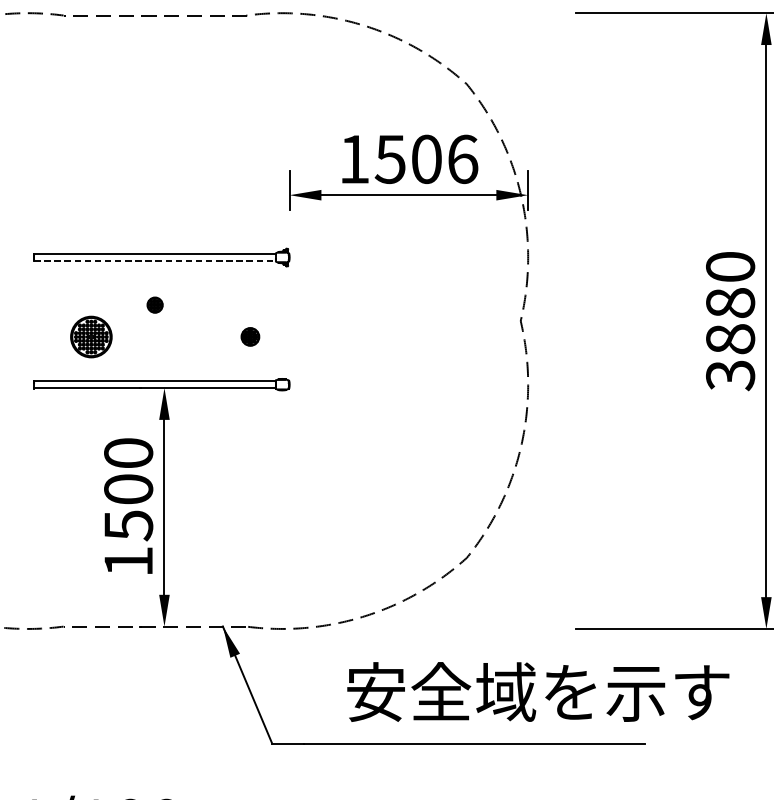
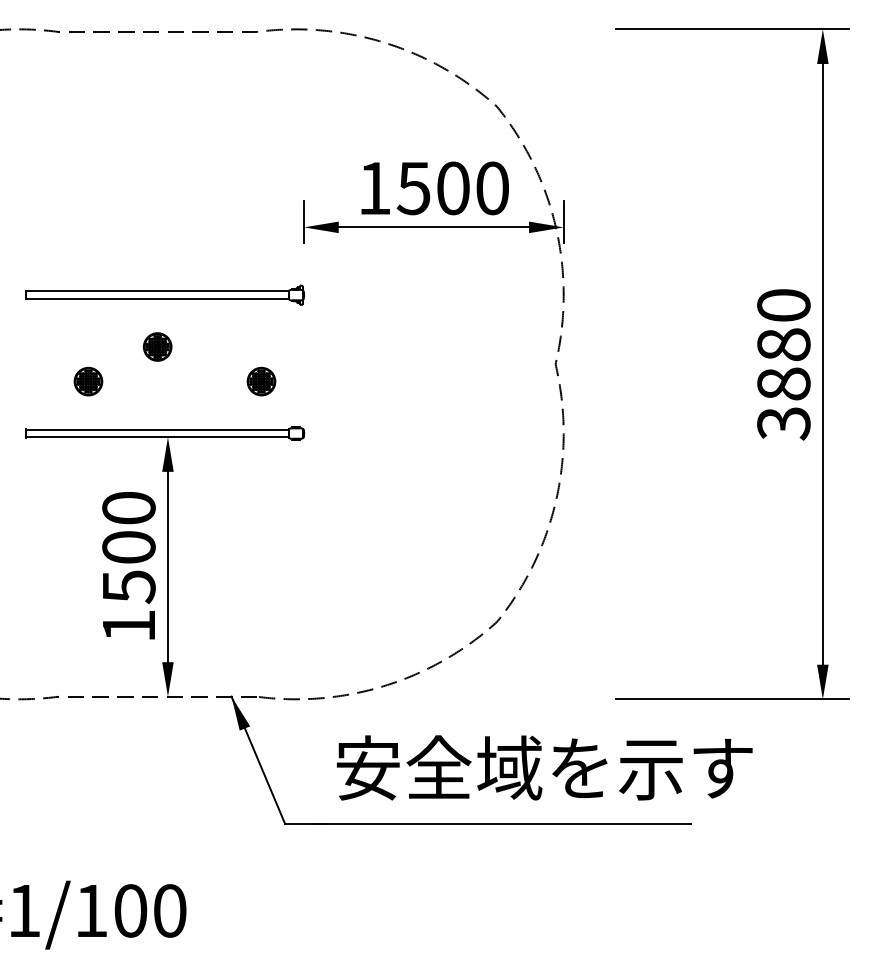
text: (462, 159) -> (492, 188), 1506 -> 1500
line: (155, 260) -> (158, 298), dashed -> solid
part: (154, 304) -> (157, 346), size x1.67
part: (91, 336) -> (88, 381), size x0.62
part: (250, 336) -> (261, 381), size x1.43
text: (538, 691) -> (544, 767), moved

